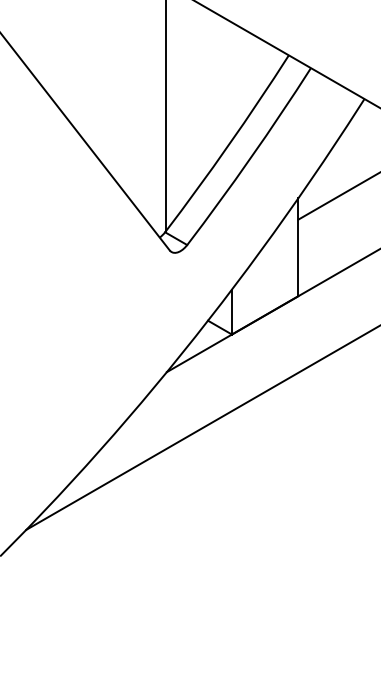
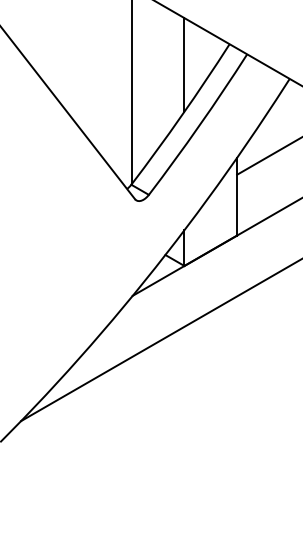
line: (232, 81) -> (184, 64), added

